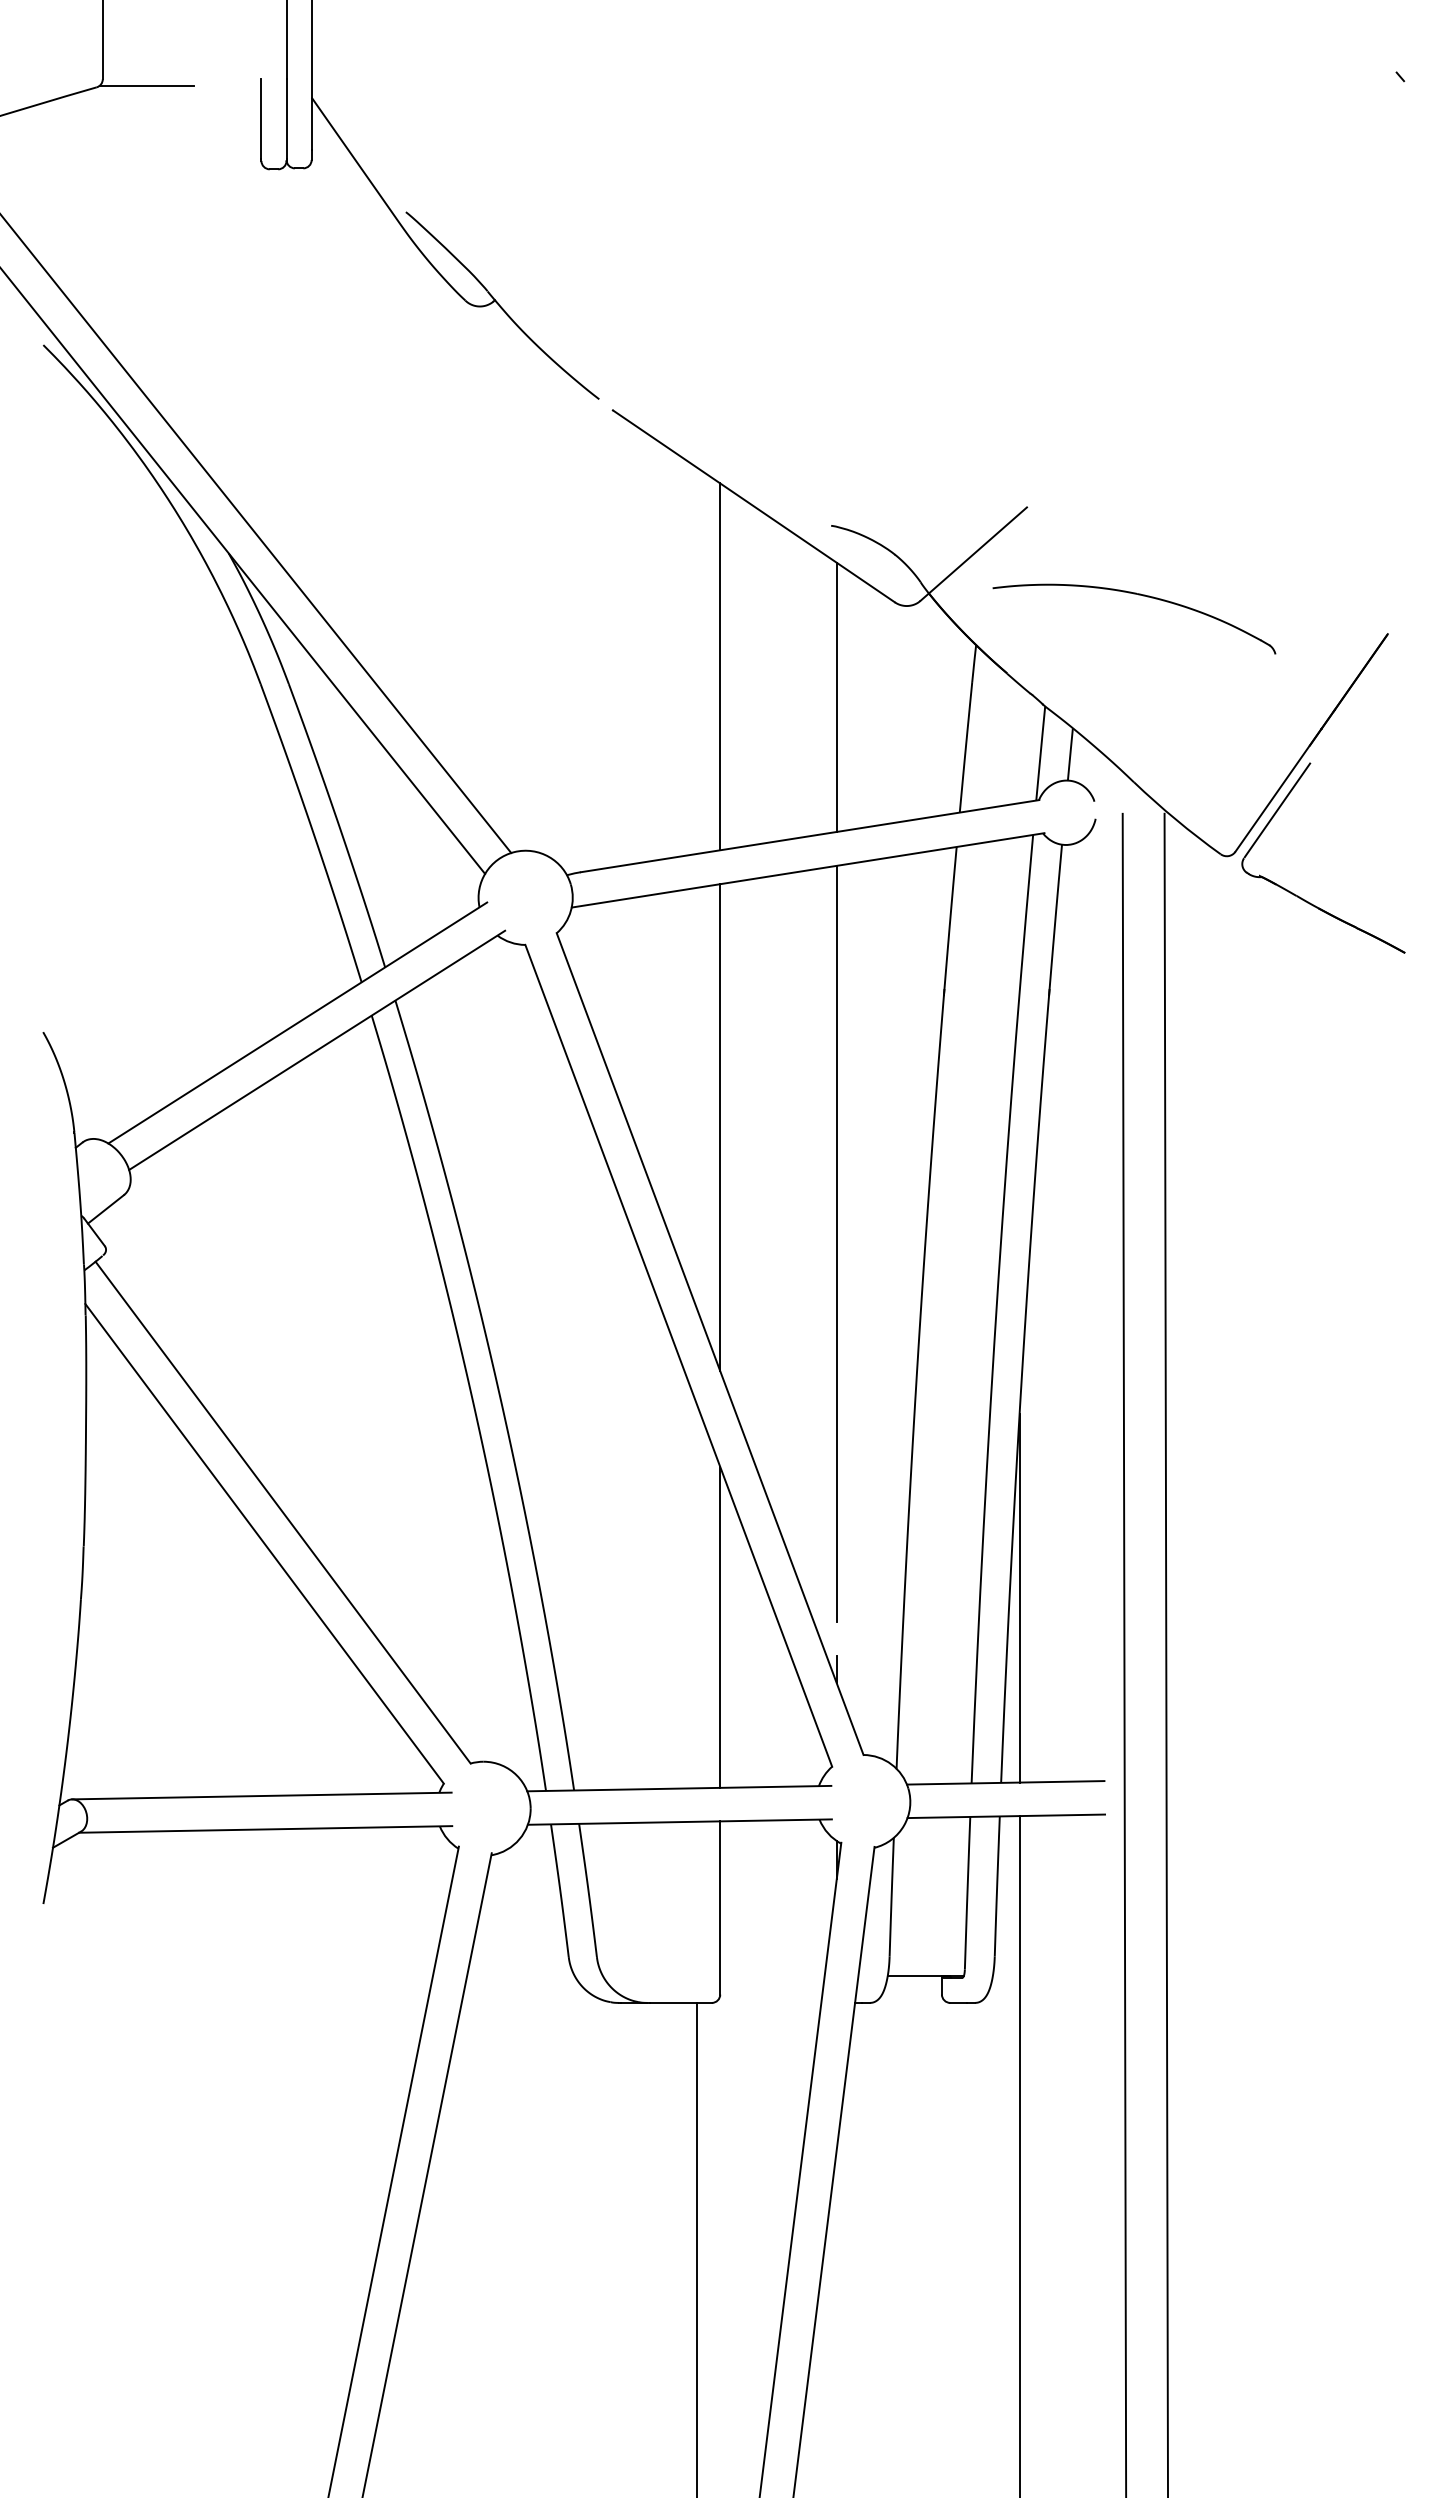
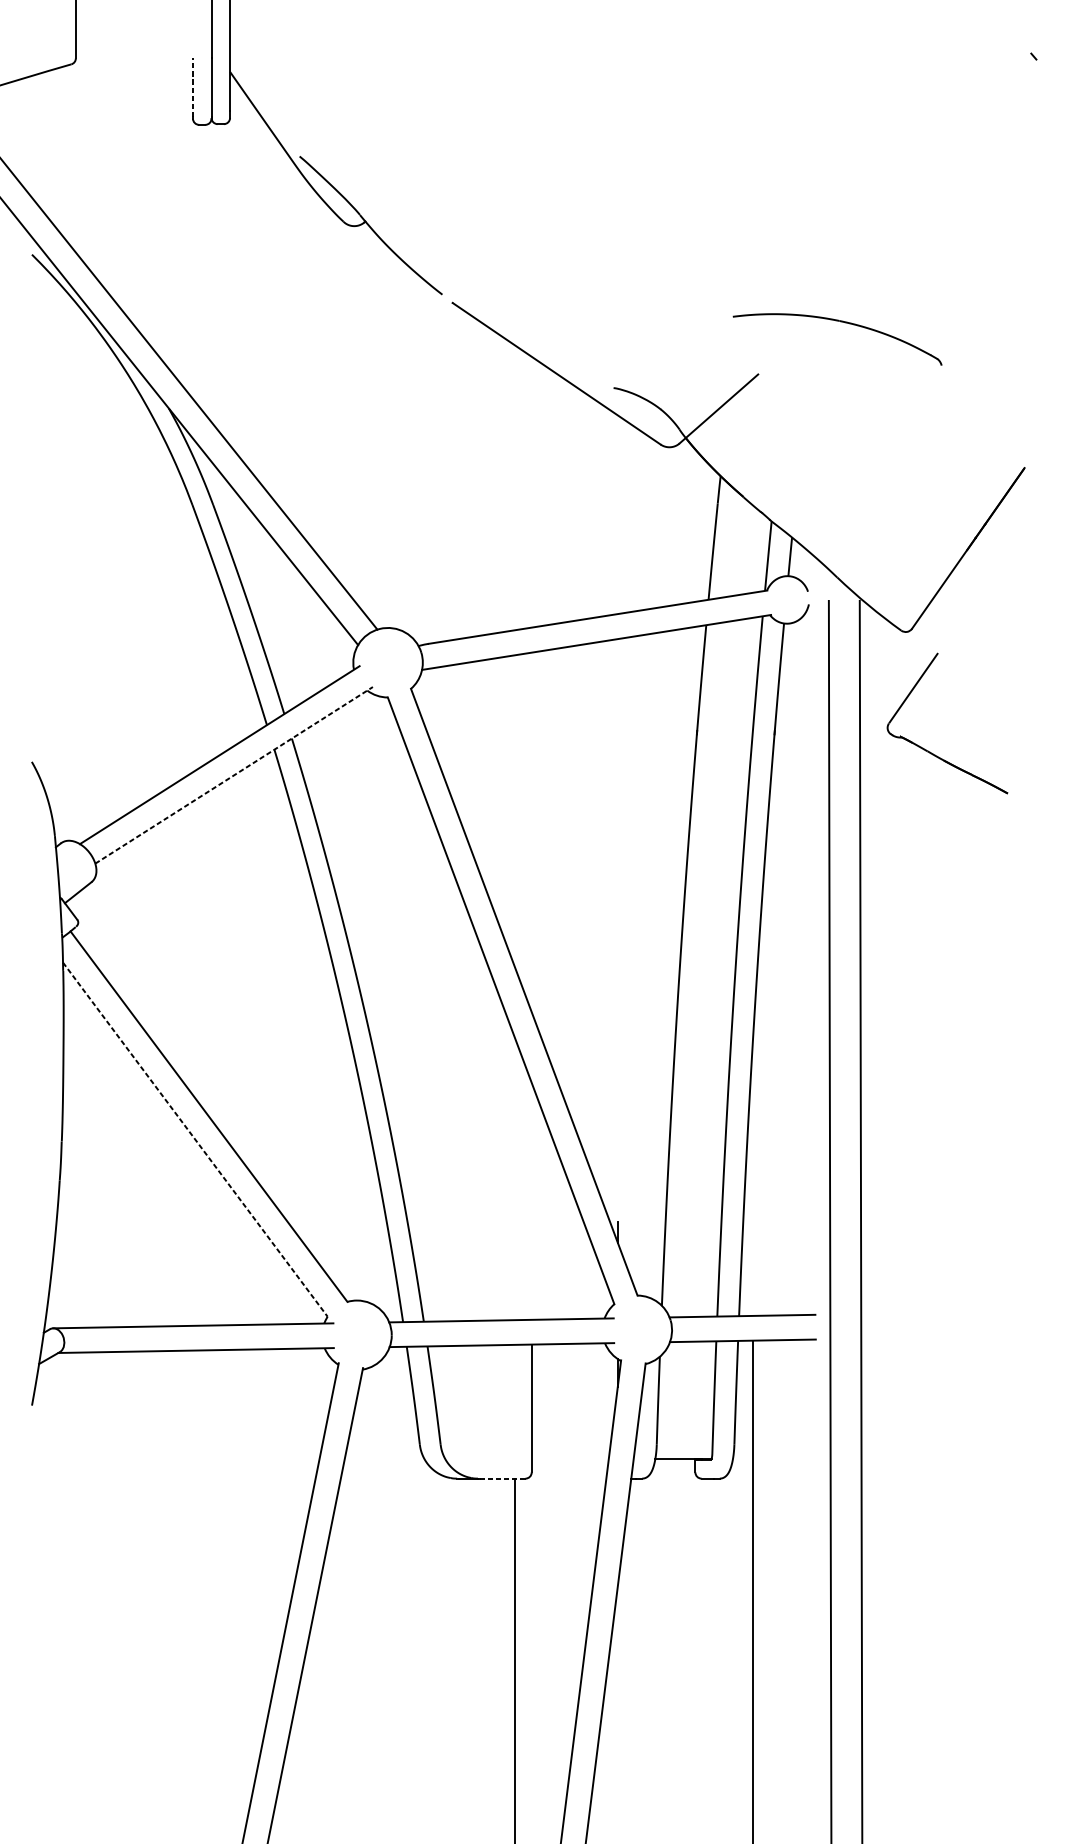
line: (146, 85) -> (108, 62), removed
line: (261, 118) -> (193, 87), solid -> dashed
part: (1138, 595) -> (840, 322), moved
line: (720, 666) -> (531, 491), removed
line: (836, 696) -> (617, 514), removed
part: (1298, 895) -> (929, 751), moved
line: (317, 1050) -> (234, 775), solid -> dashed
line: (720, 1127) -> (531, 832), removed
line: (836, 1243) -> (617, 917), removed
line: (264, 1544) -> (195, 1140), solid -> dashed
line: (1019, 1598) -> (752, 1180), removed
line: (720, 1626) -> (531, 1200), removed
line: (680, 2002) -> (502, 1478), solid -> dashed

